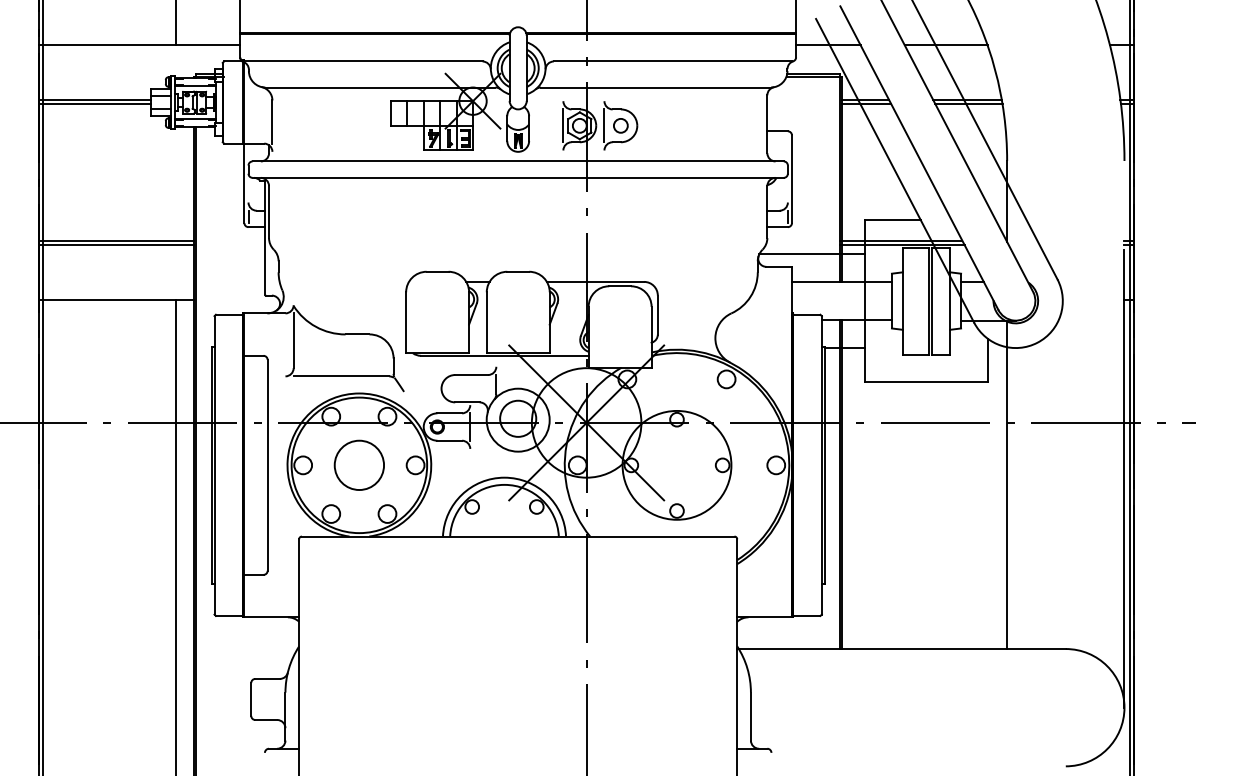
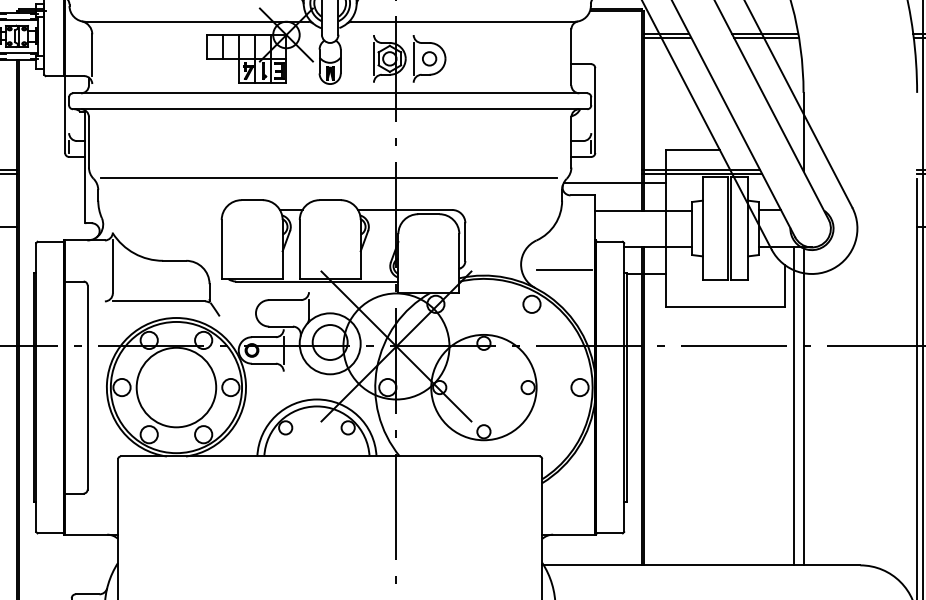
line: (516, 249) -> (328, 178), added
line: (759, 343) -> (563, 269), added
circle: (359, 465) -> (176, 387), size x1.67
line: (997, 484) -> (794, 406), added

